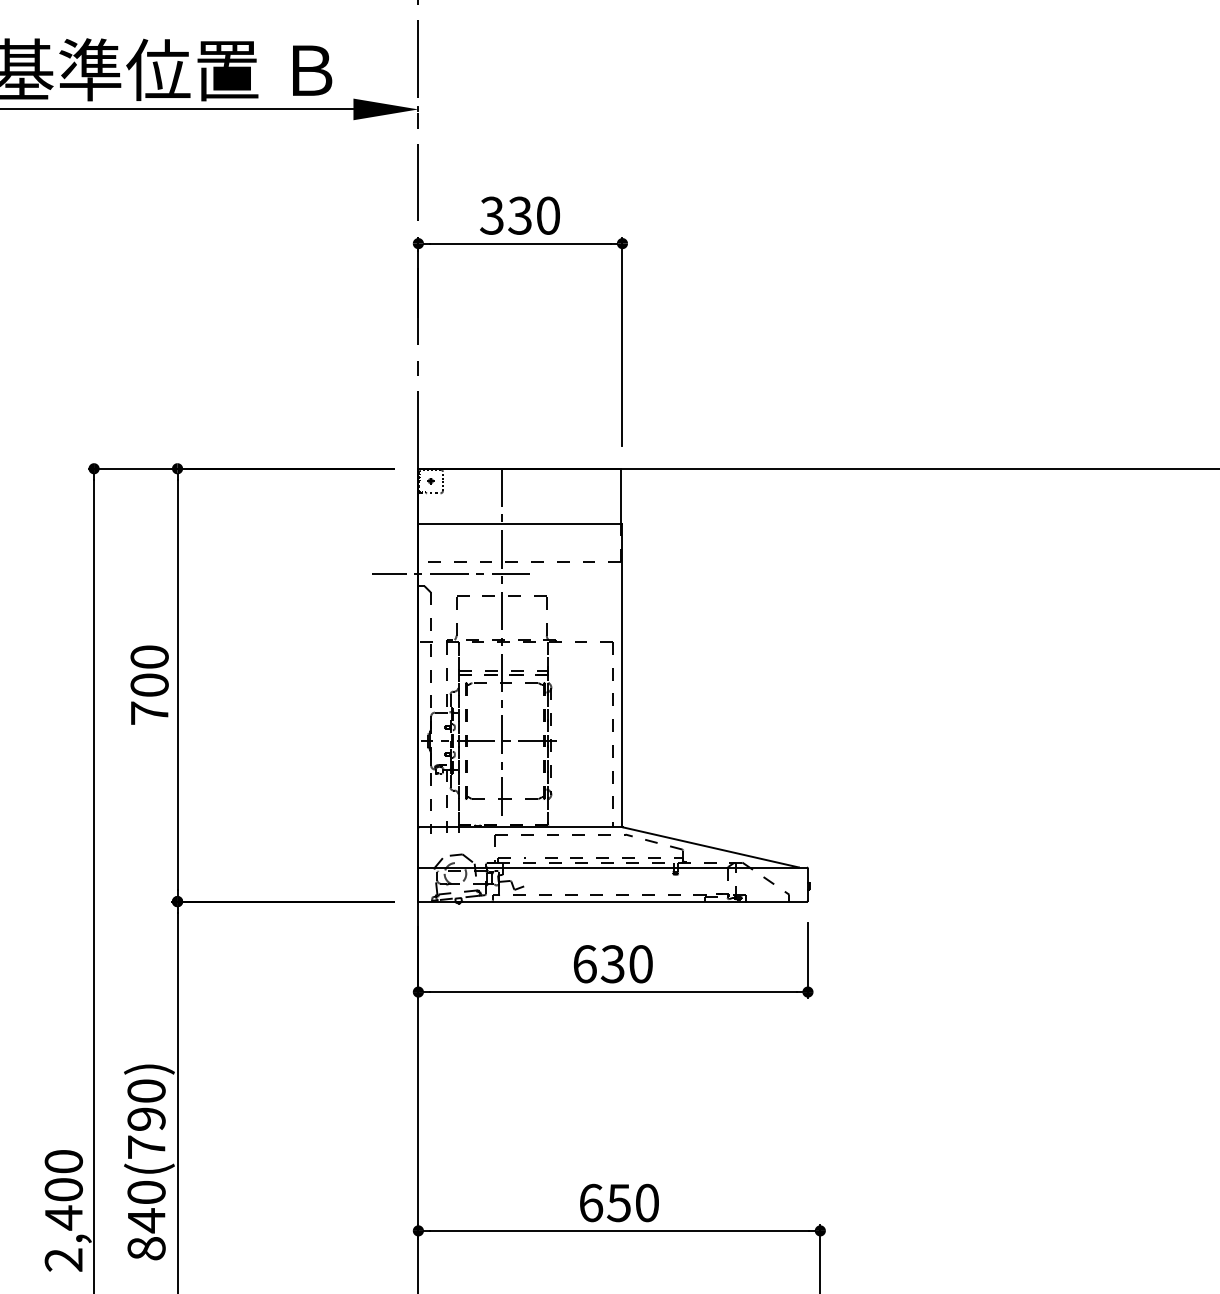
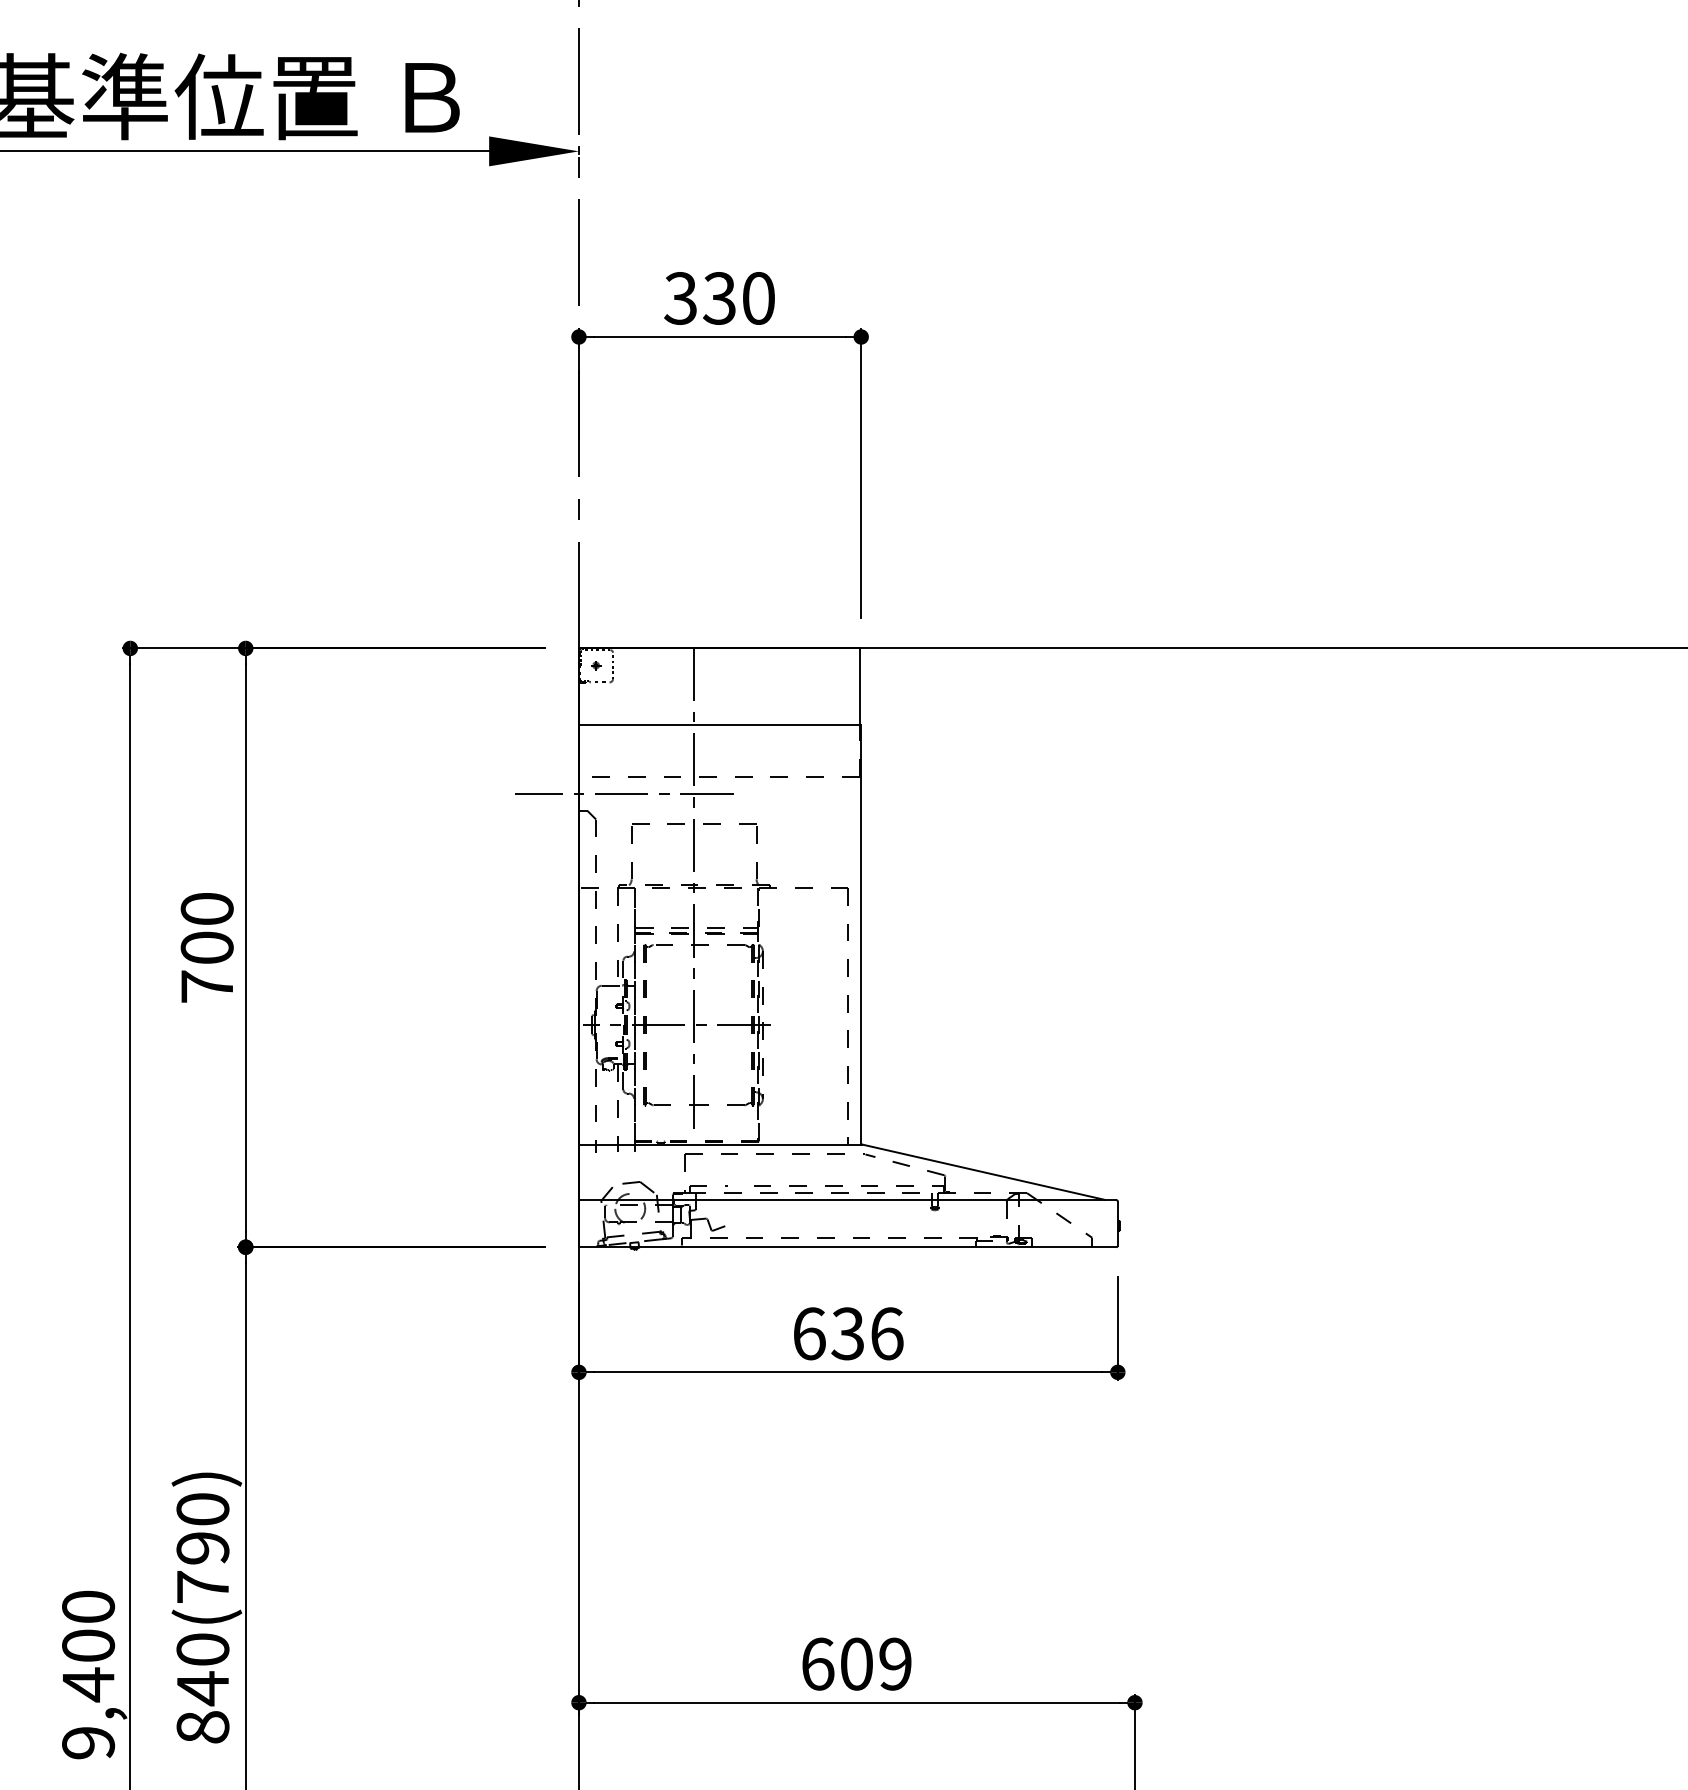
text: (641, 963) -> (887, 1333), 630 -> 636
text: (632, 1202) -> (875, 1663), 650 -> 609
text: (63, 1260) -> (88, 1743), 2,400 -> 9,400

